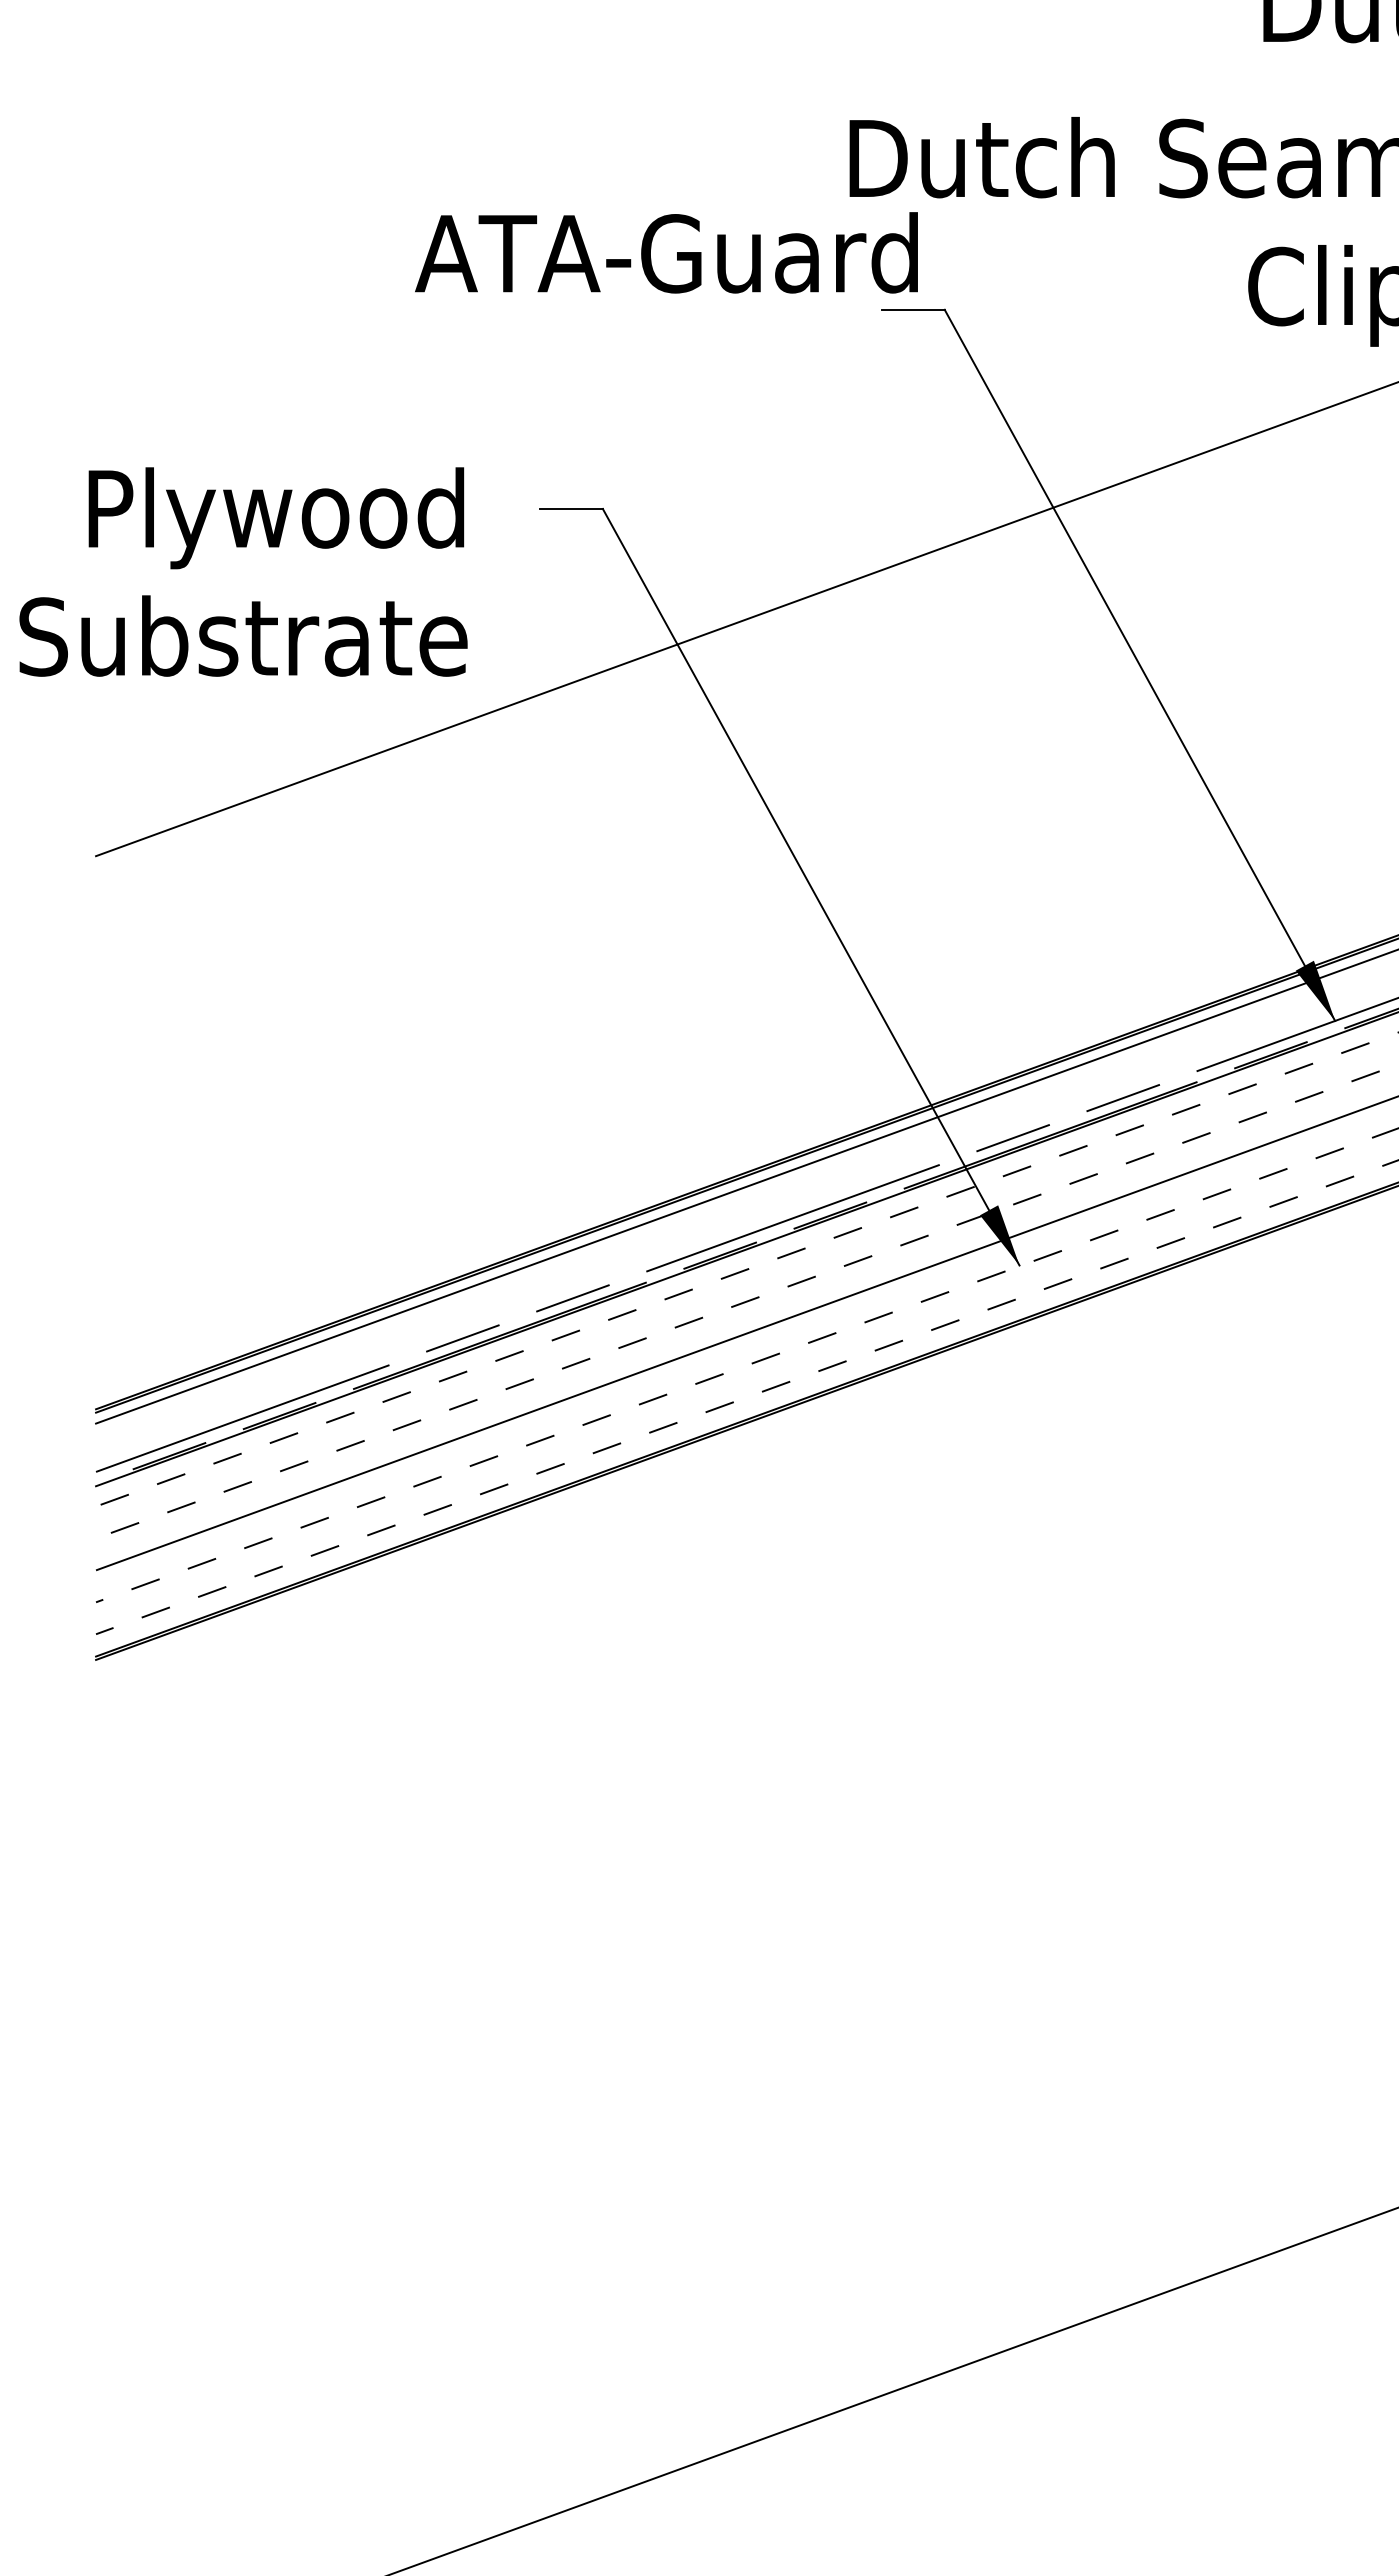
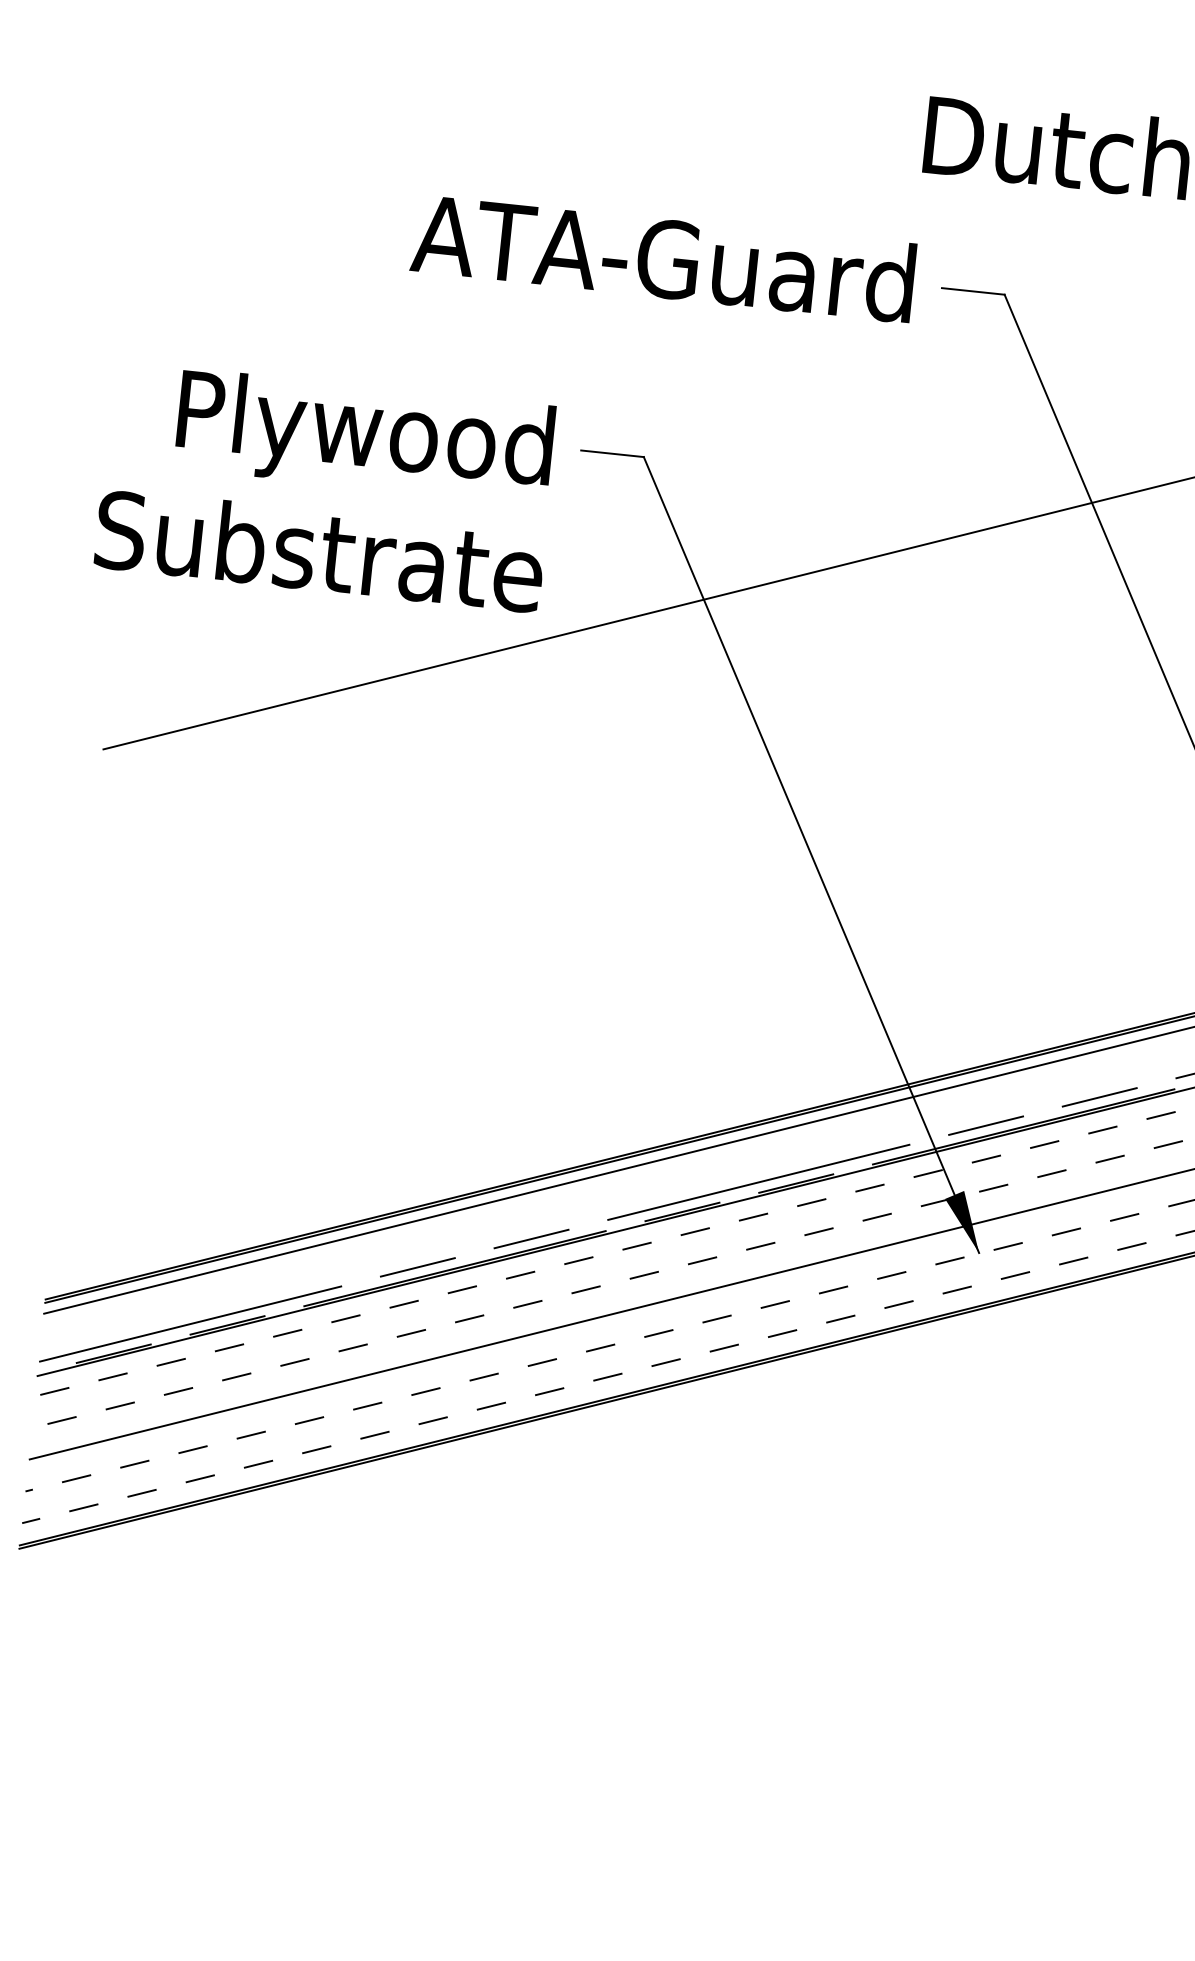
text: (666, 252) -> (663, 257), moved
text: (243, 571) -> (326, 486), moved

